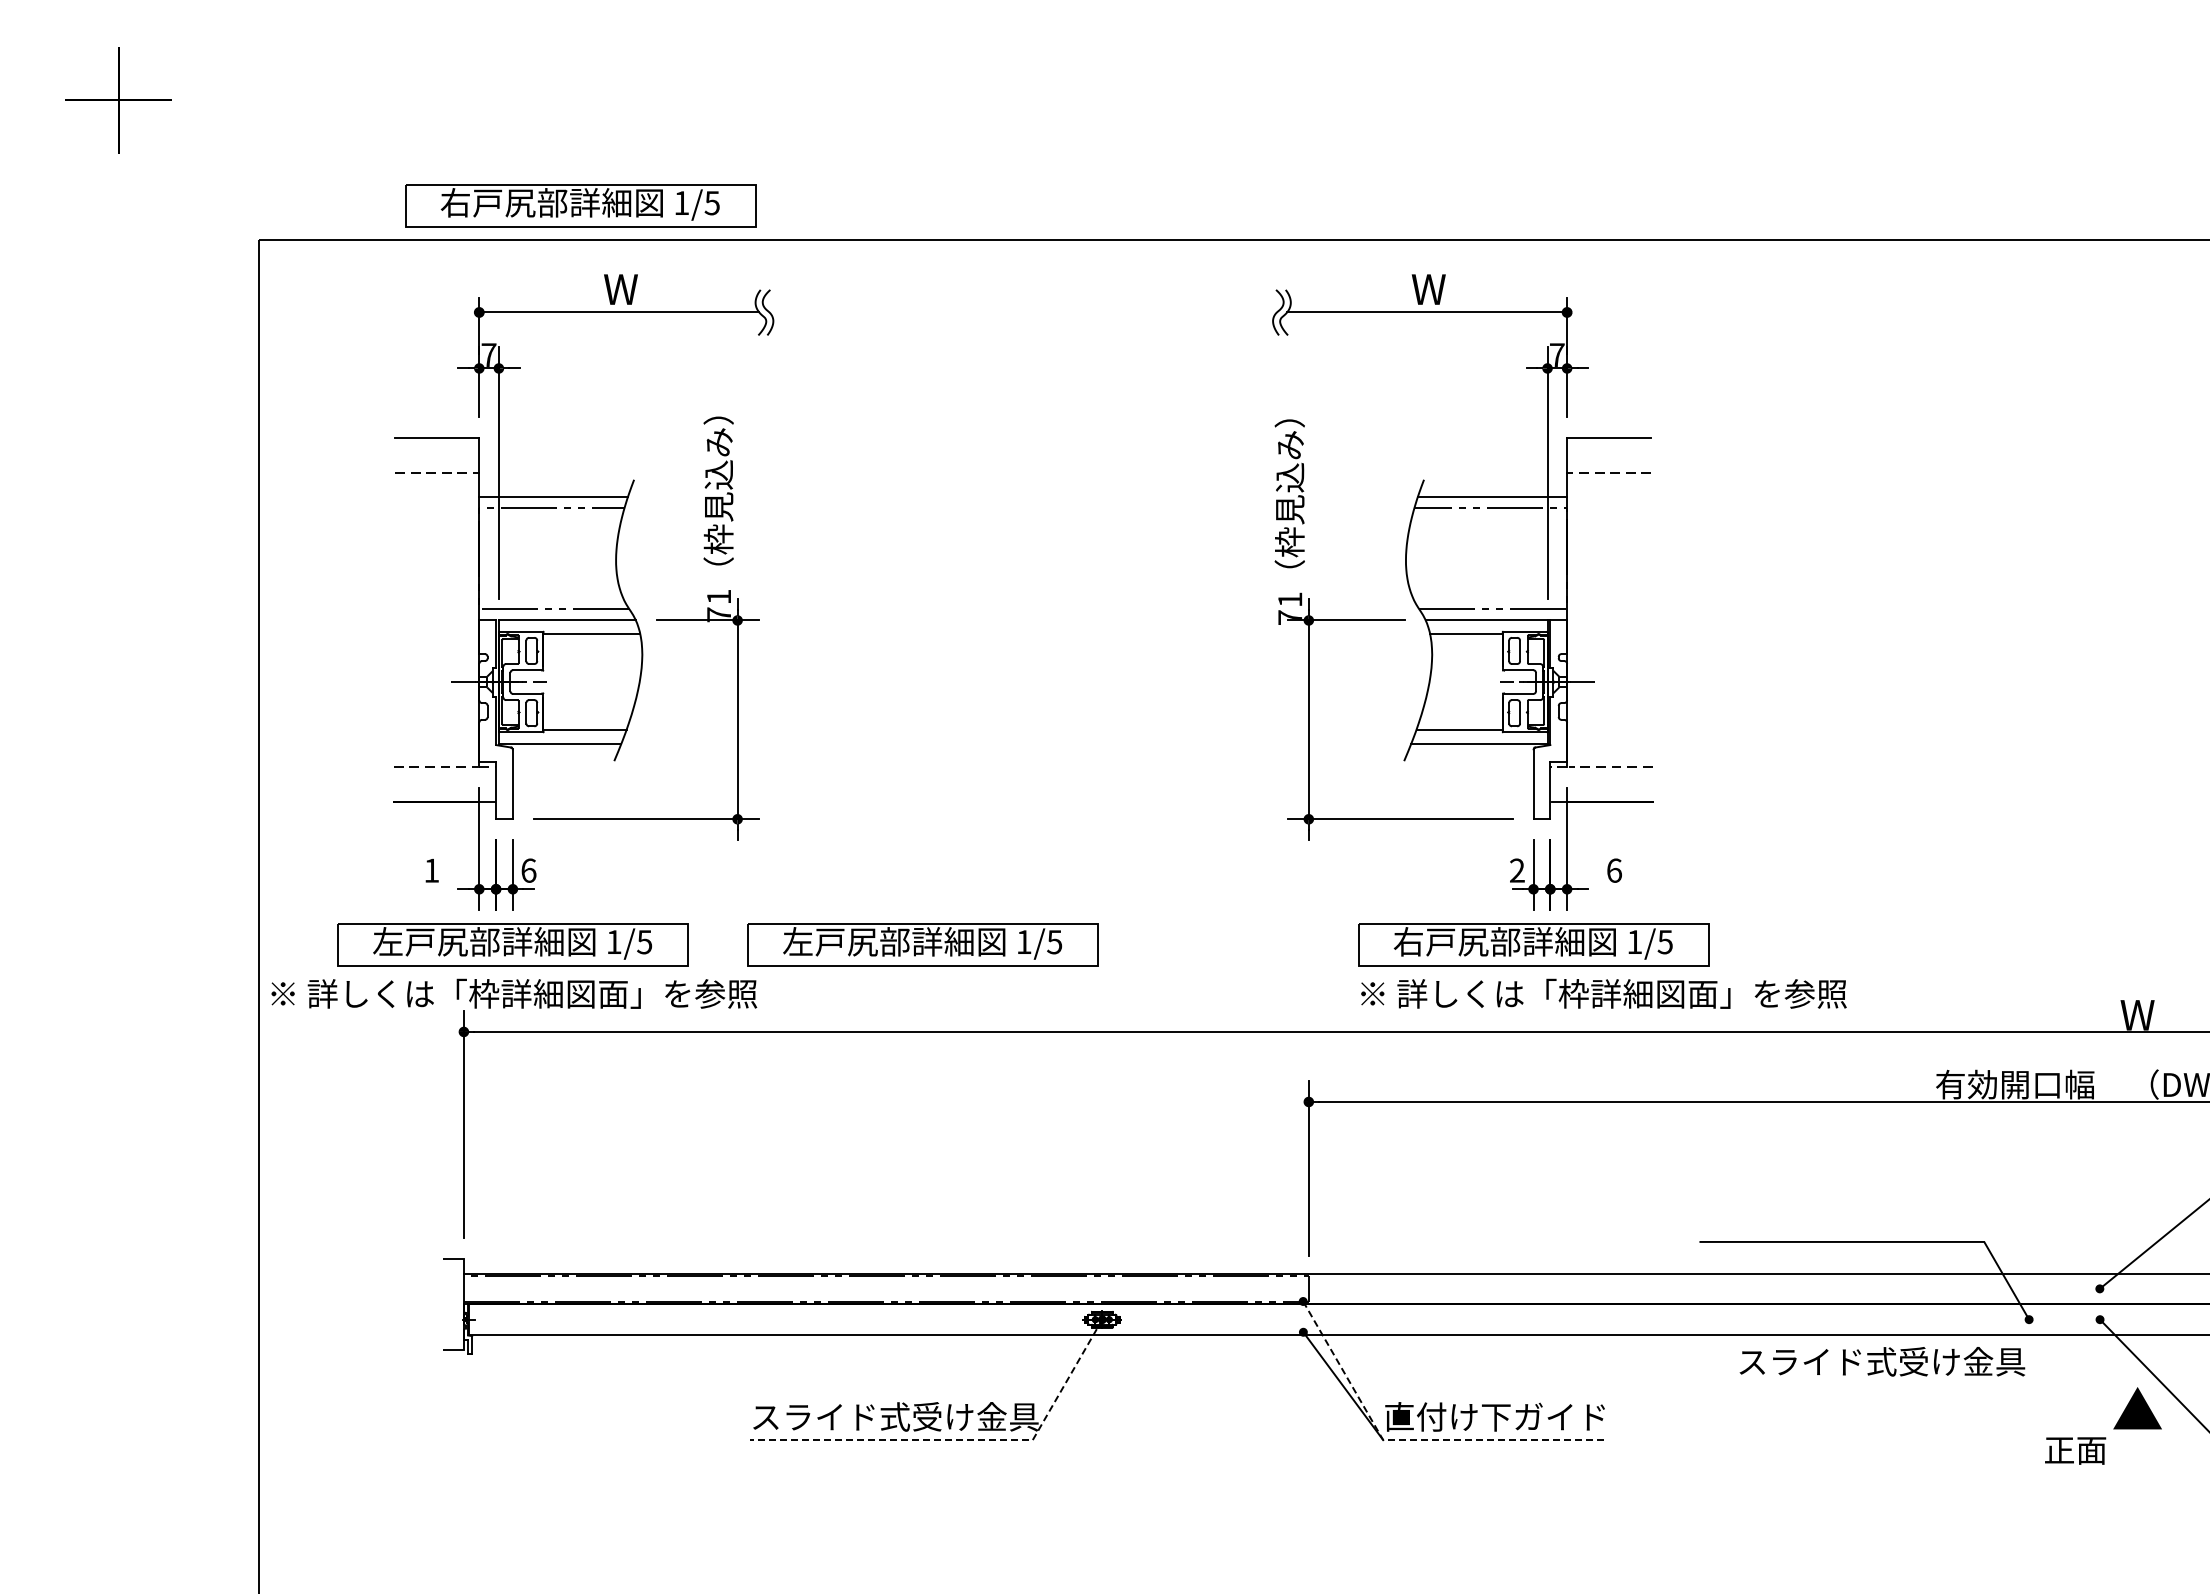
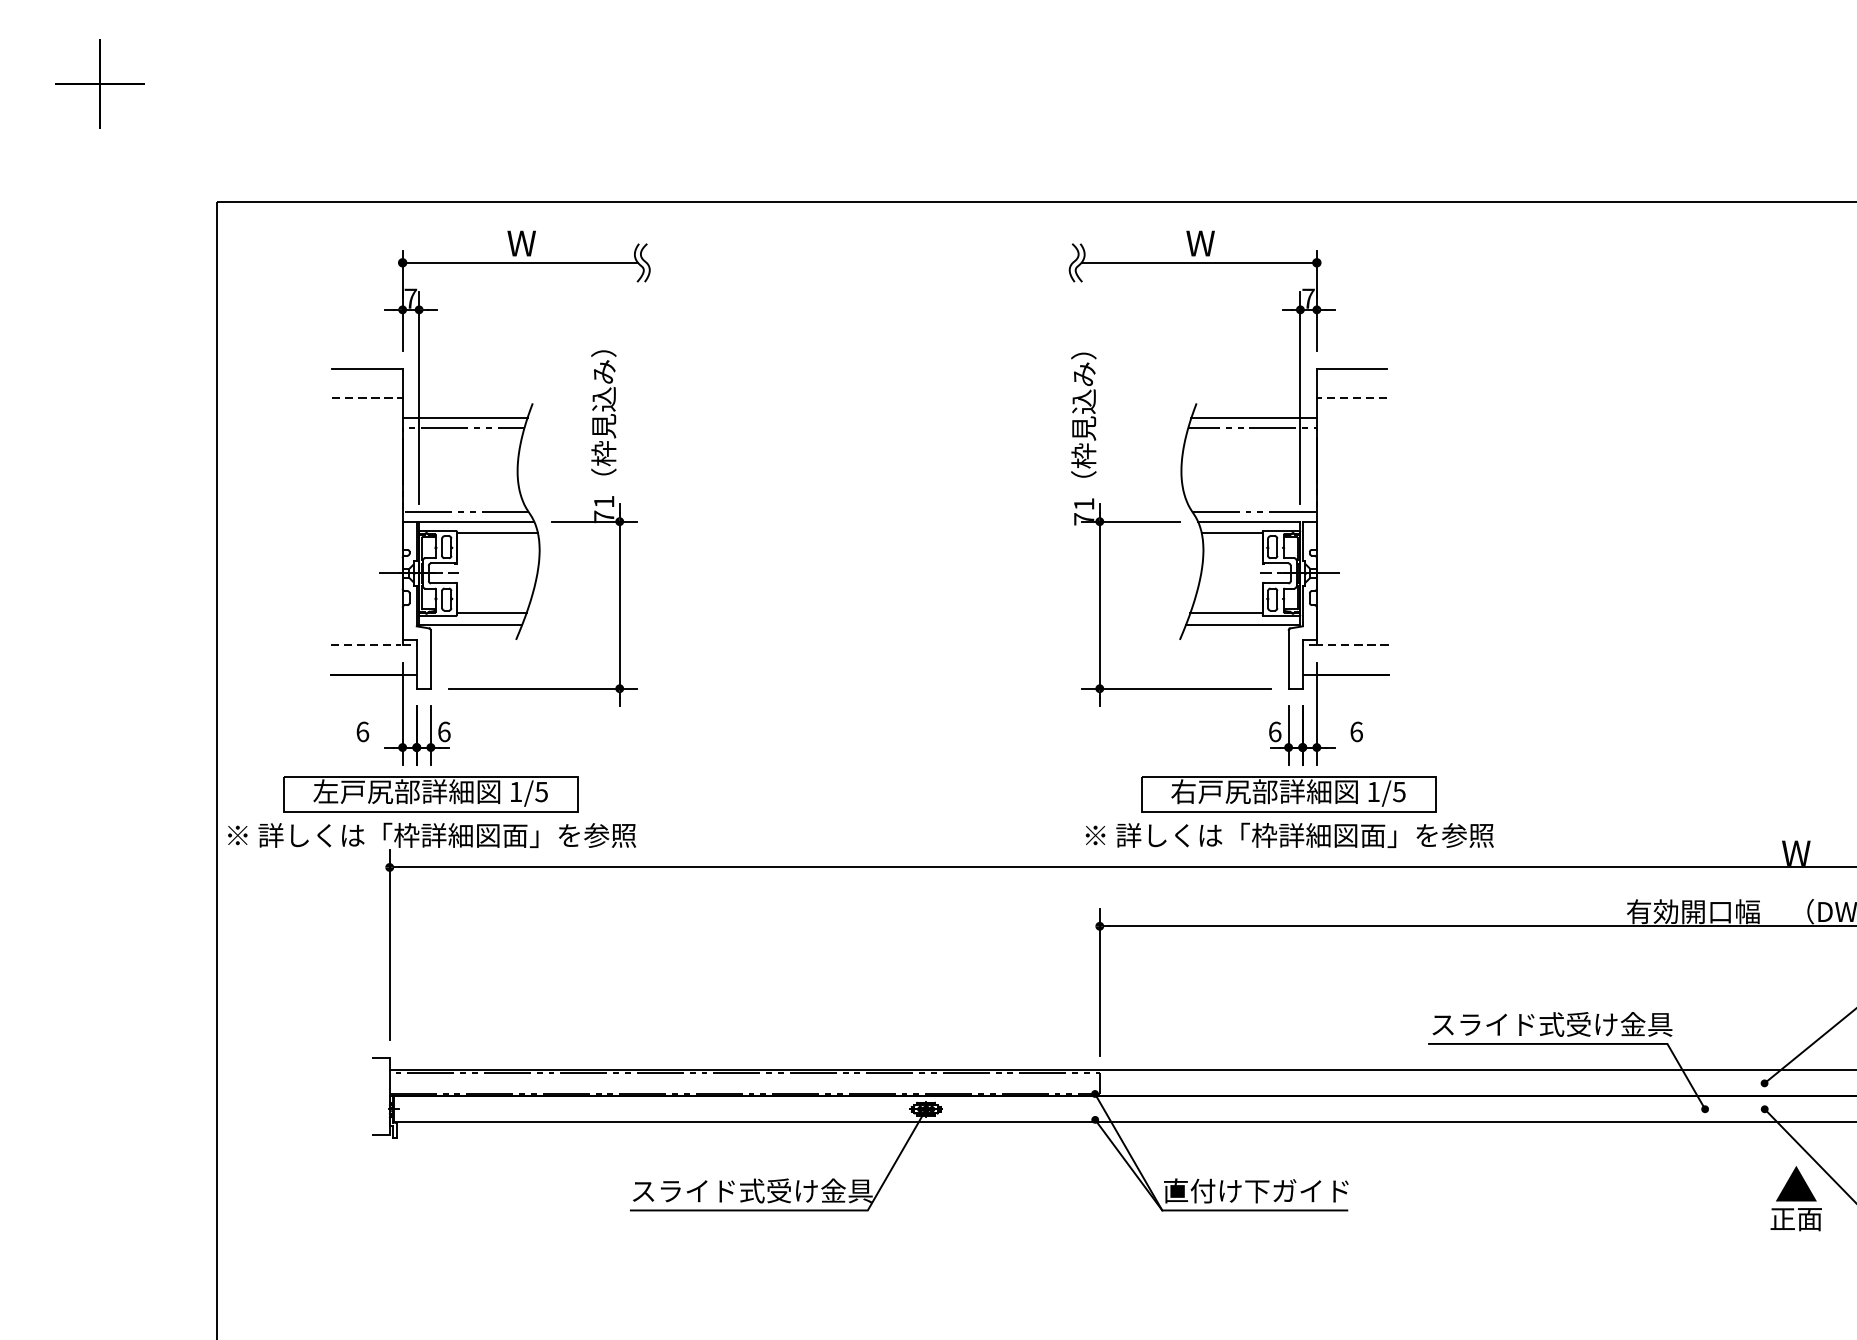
part: (580, 205) -> (487, 172), removed
text: (431, 870) -> (362, 731), 1 -> 6
text: (1517, 870) -> (1275, 731), 2 -> 6
part: (922, 944) -> (775, 793), removed
text: (1603, 993) -> (1289, 835), moved
text: (1882, 1361) -> (1552, 1024), moved
line: (961, 1440) -> (807, 1210), dashed -> solid
line: (1413, 1440) -> (1187, 1210), dashed -> solid
text: (2075, 1450) -> (1796, 1219), moved

